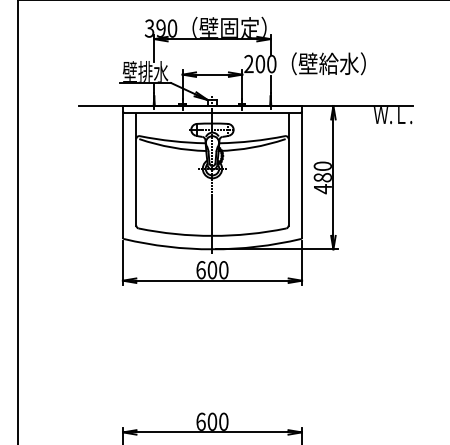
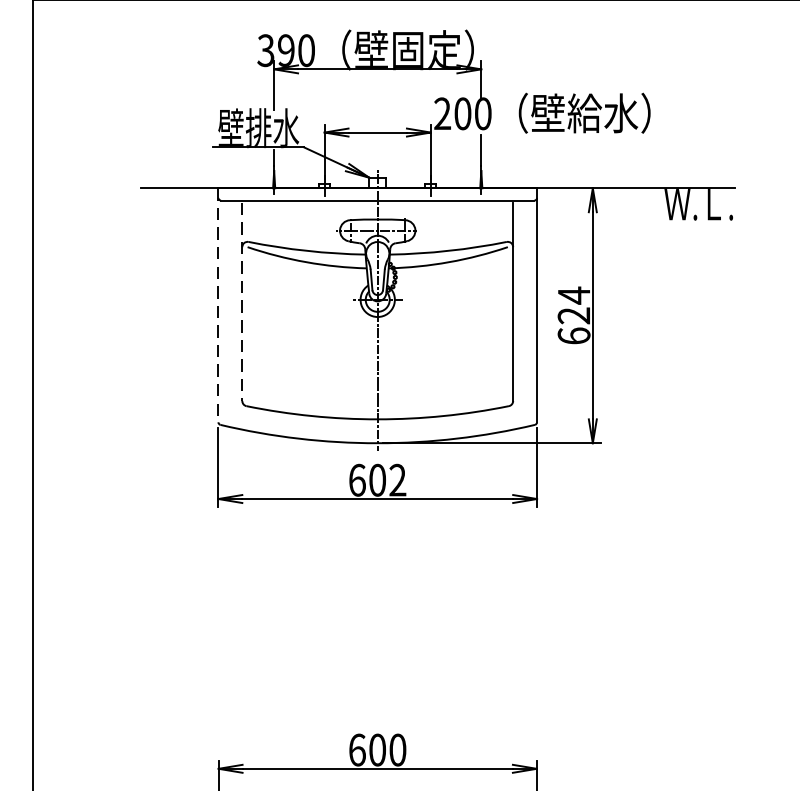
line: (136, 169) -> (242, 301), solid -> dashed
line: (122, 171) -> (217, 304), solid -> dashed
text: (322, 177) -> (573, 315), 480 -> 624
text: (223, 270) -> (397, 480), 600 -> 602

